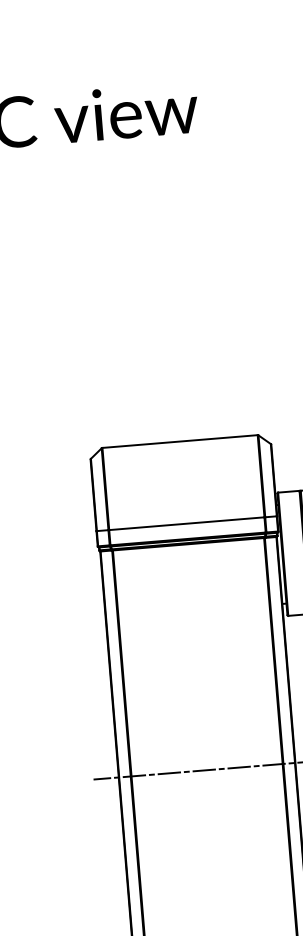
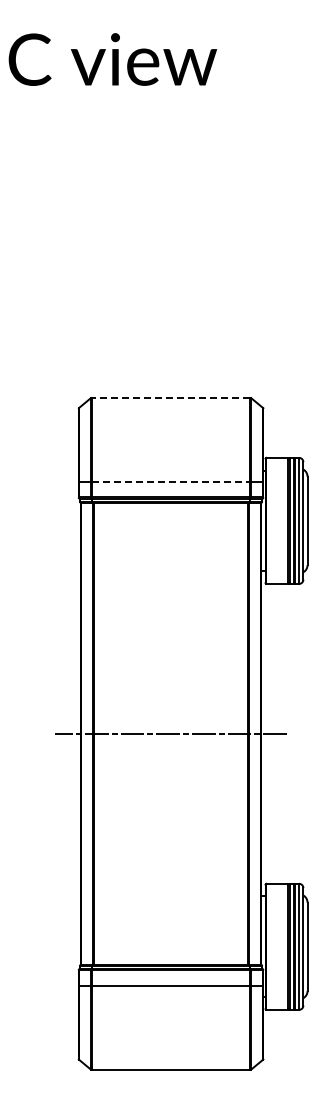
line: (179, 441) -> (170, 397), solid -> dashed
line: (187, 523) -> (171, 481), solid -> dashed

